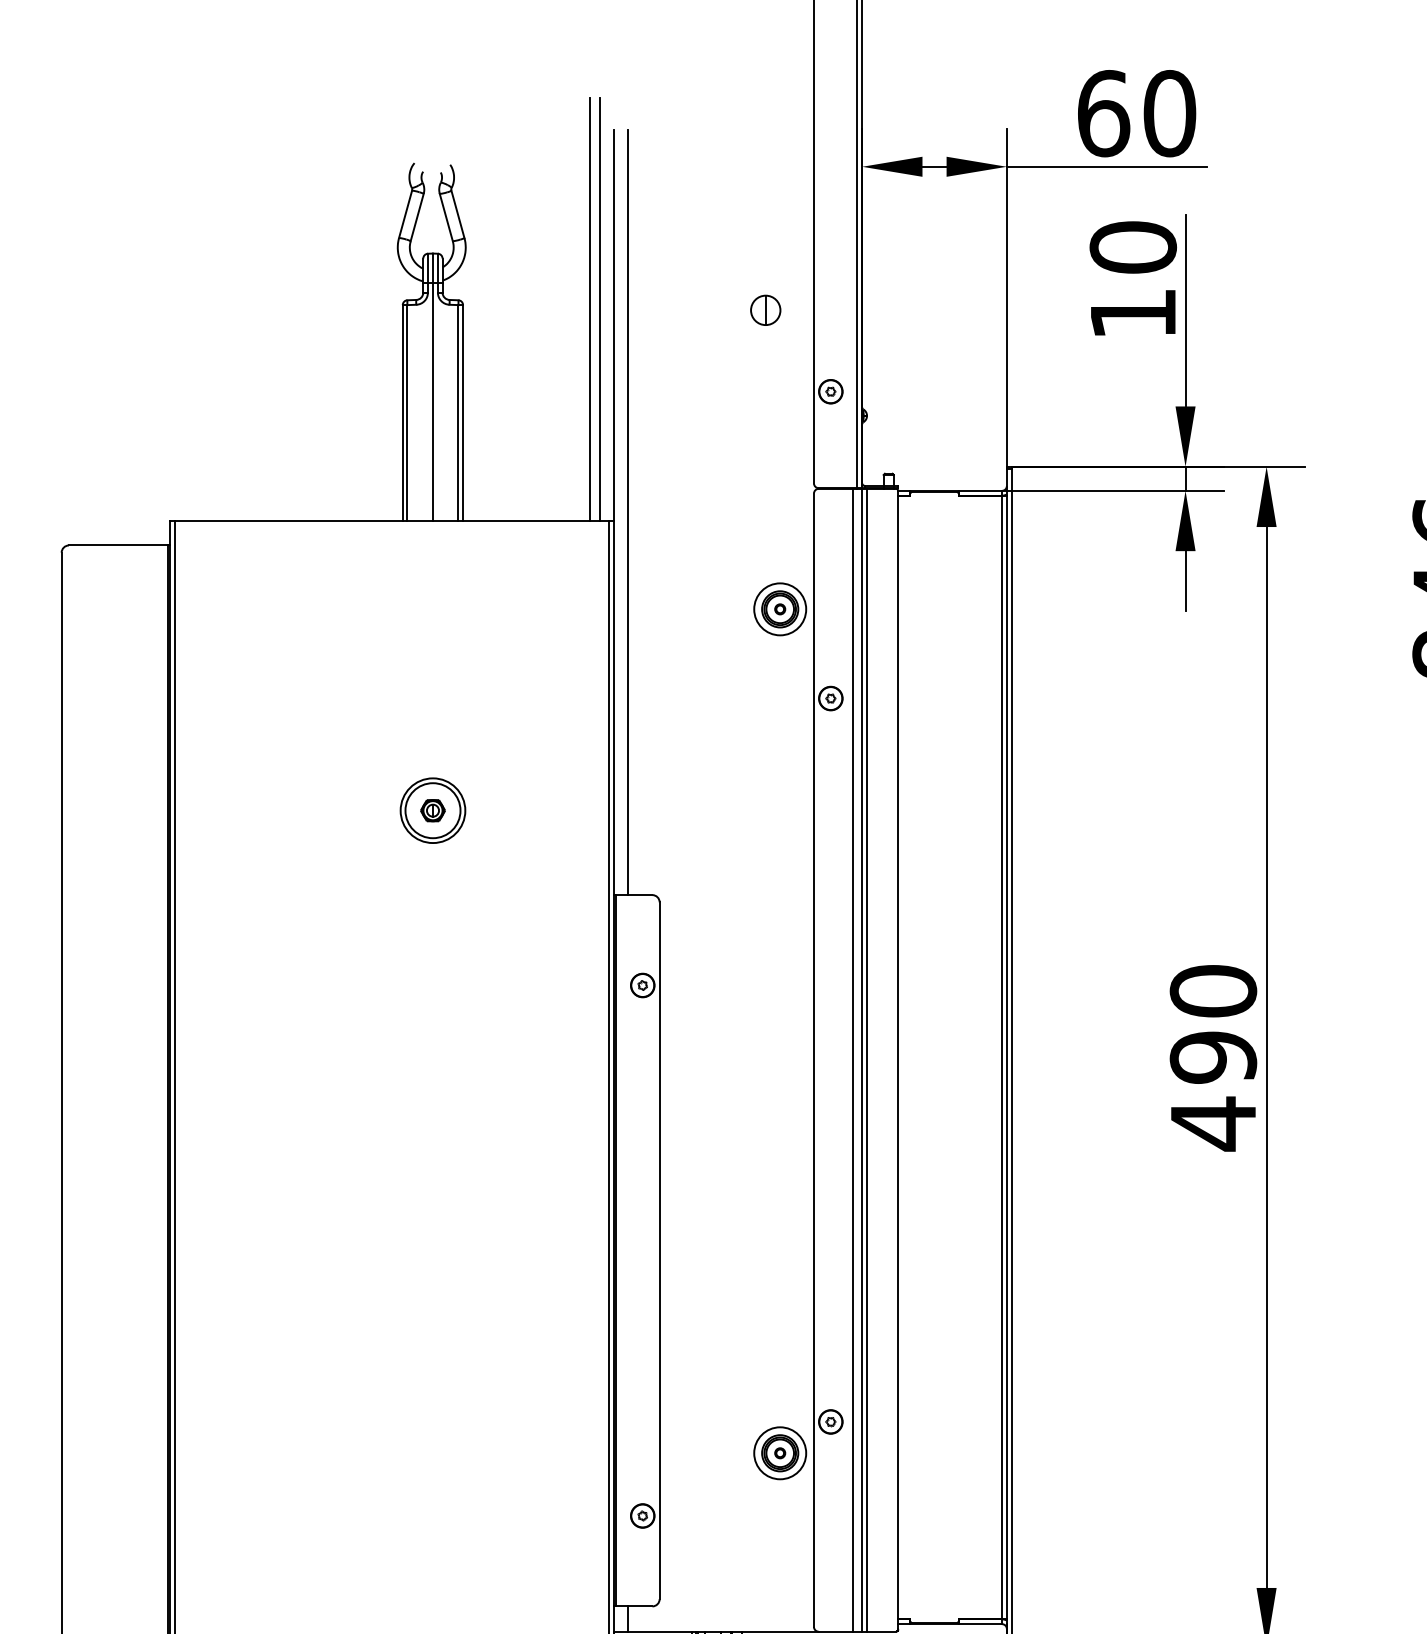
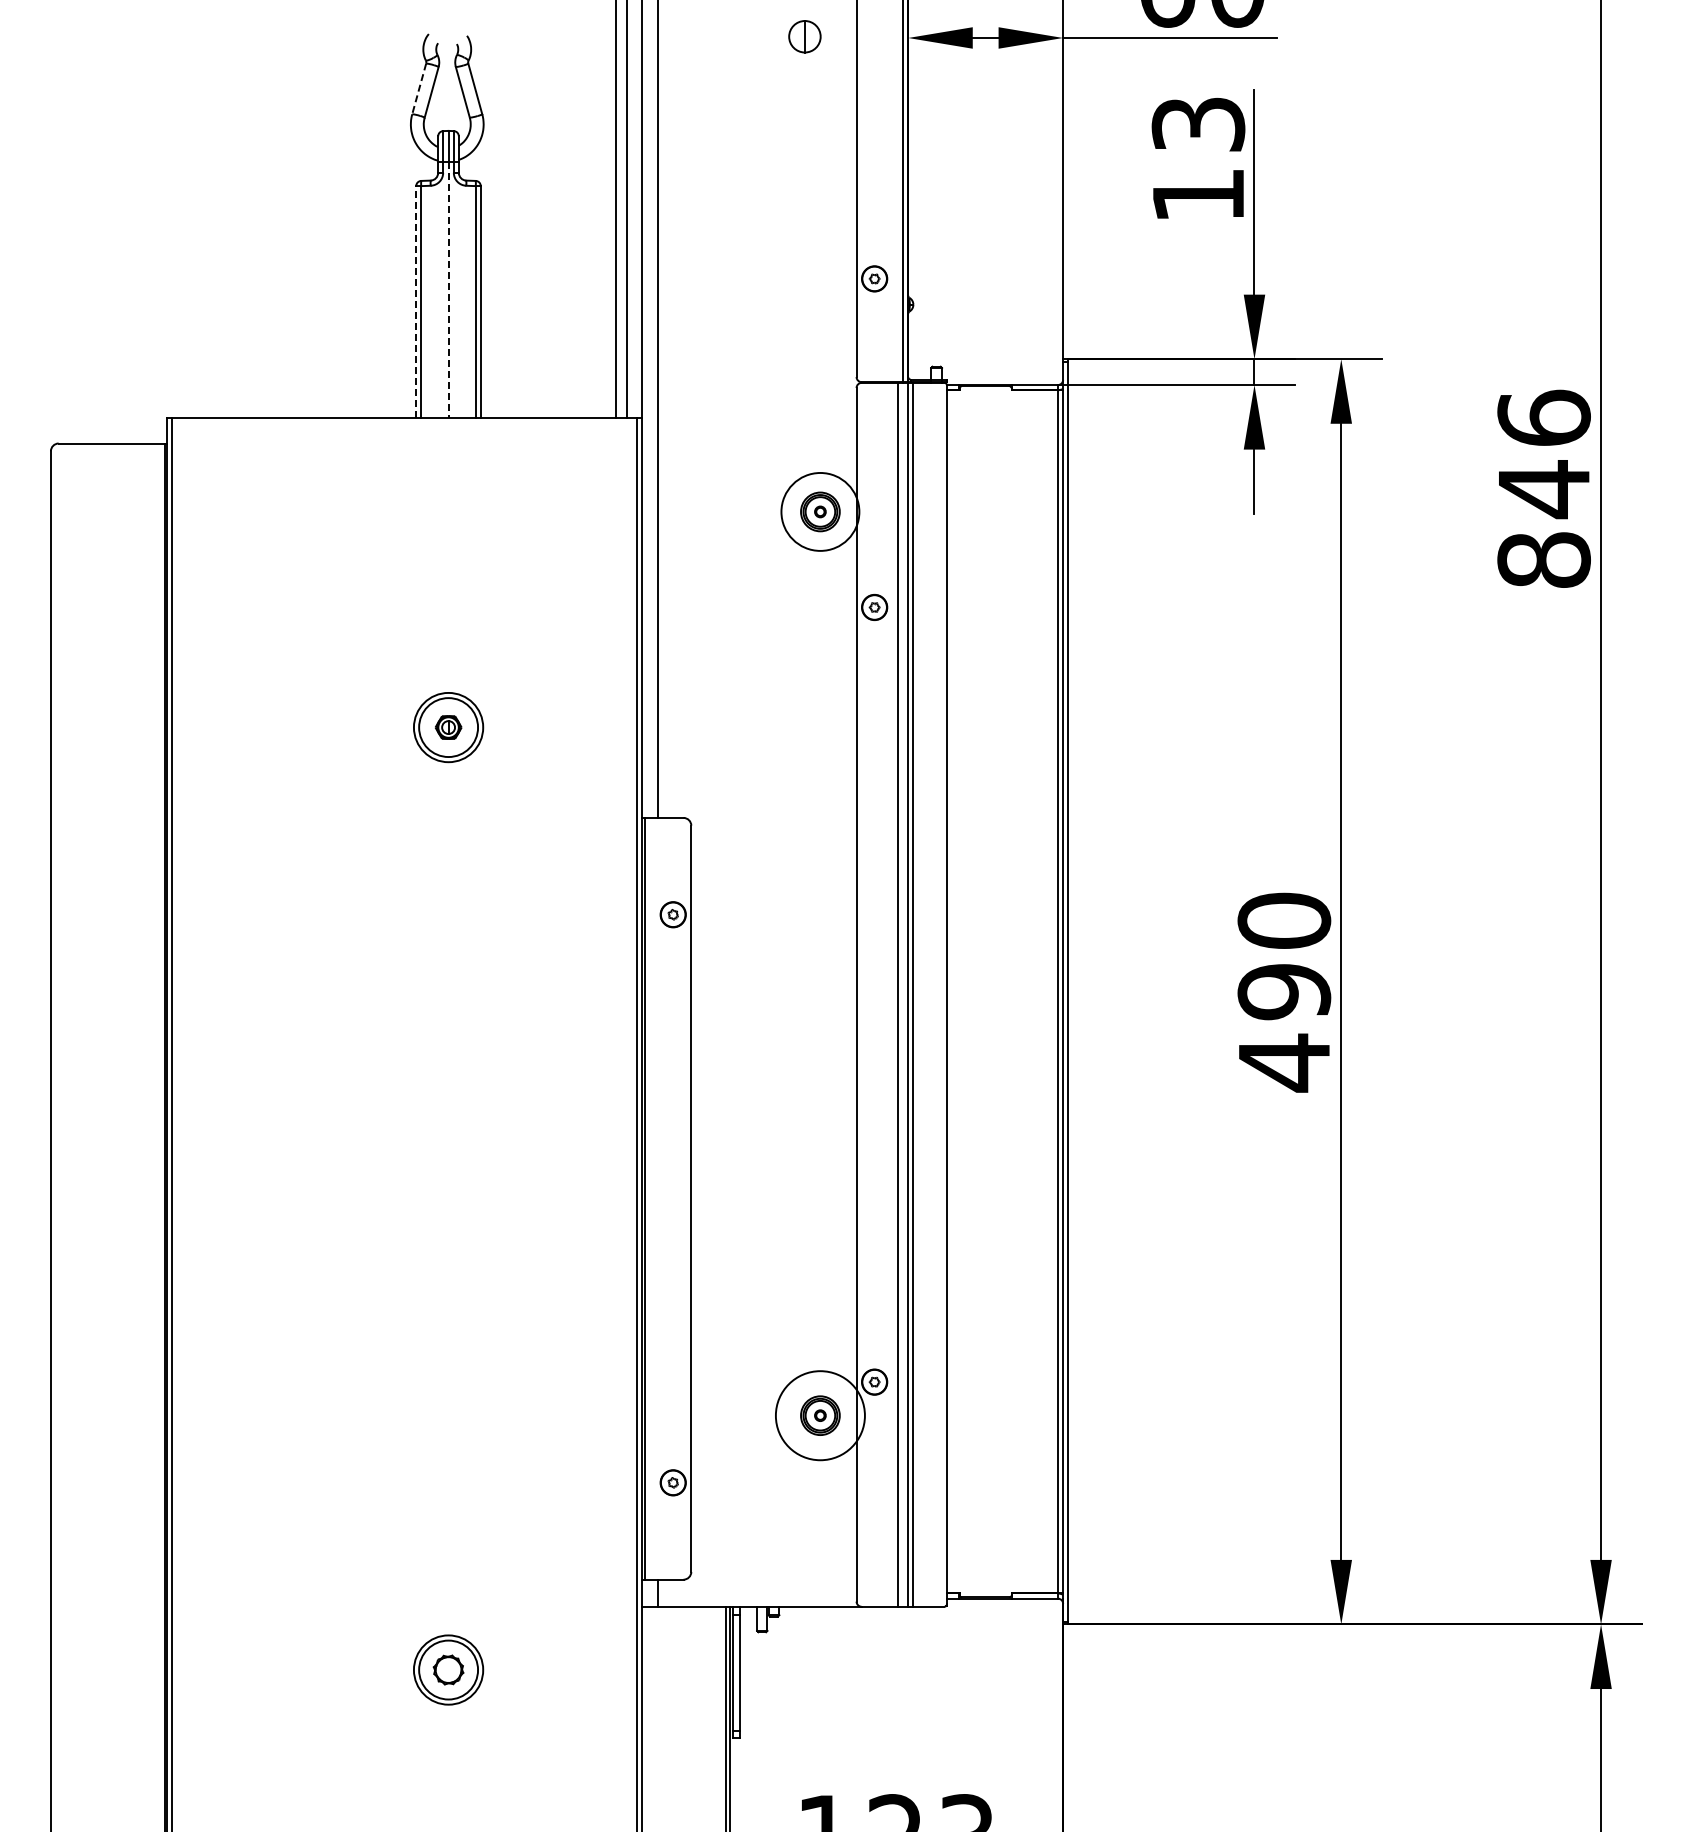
line: (405, 214) -> (419, 89), solid -> dashed
text: (1133, 247) -> (1198, 124), 10 -> 13
part: (765, 310) -> (804, 36), moved
line: (432, 401) -> (448, 289), solid -> dashed
line: (403, 412) -> (416, 301), solid -> dashed
circle: (780, 608) -> (820, 511), size x1.4
circle: (780, 1453) -> (820, 1415), size x1.6

